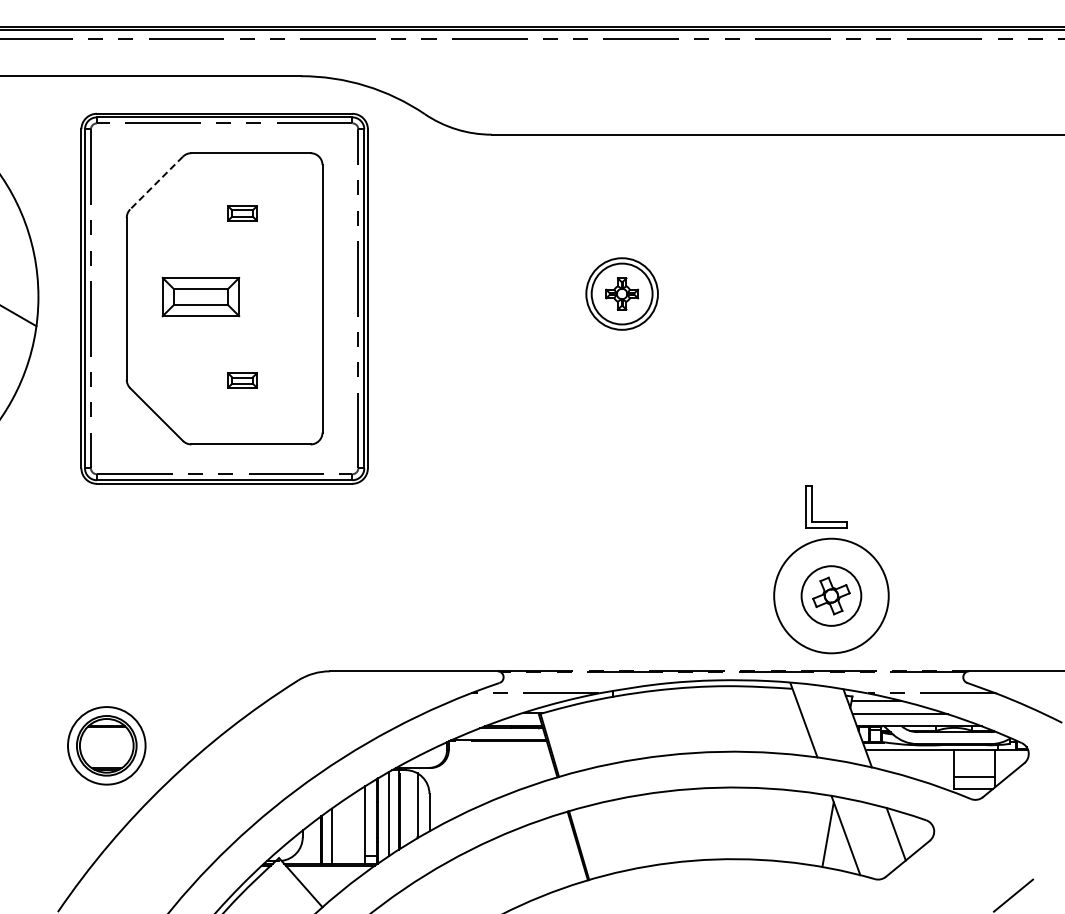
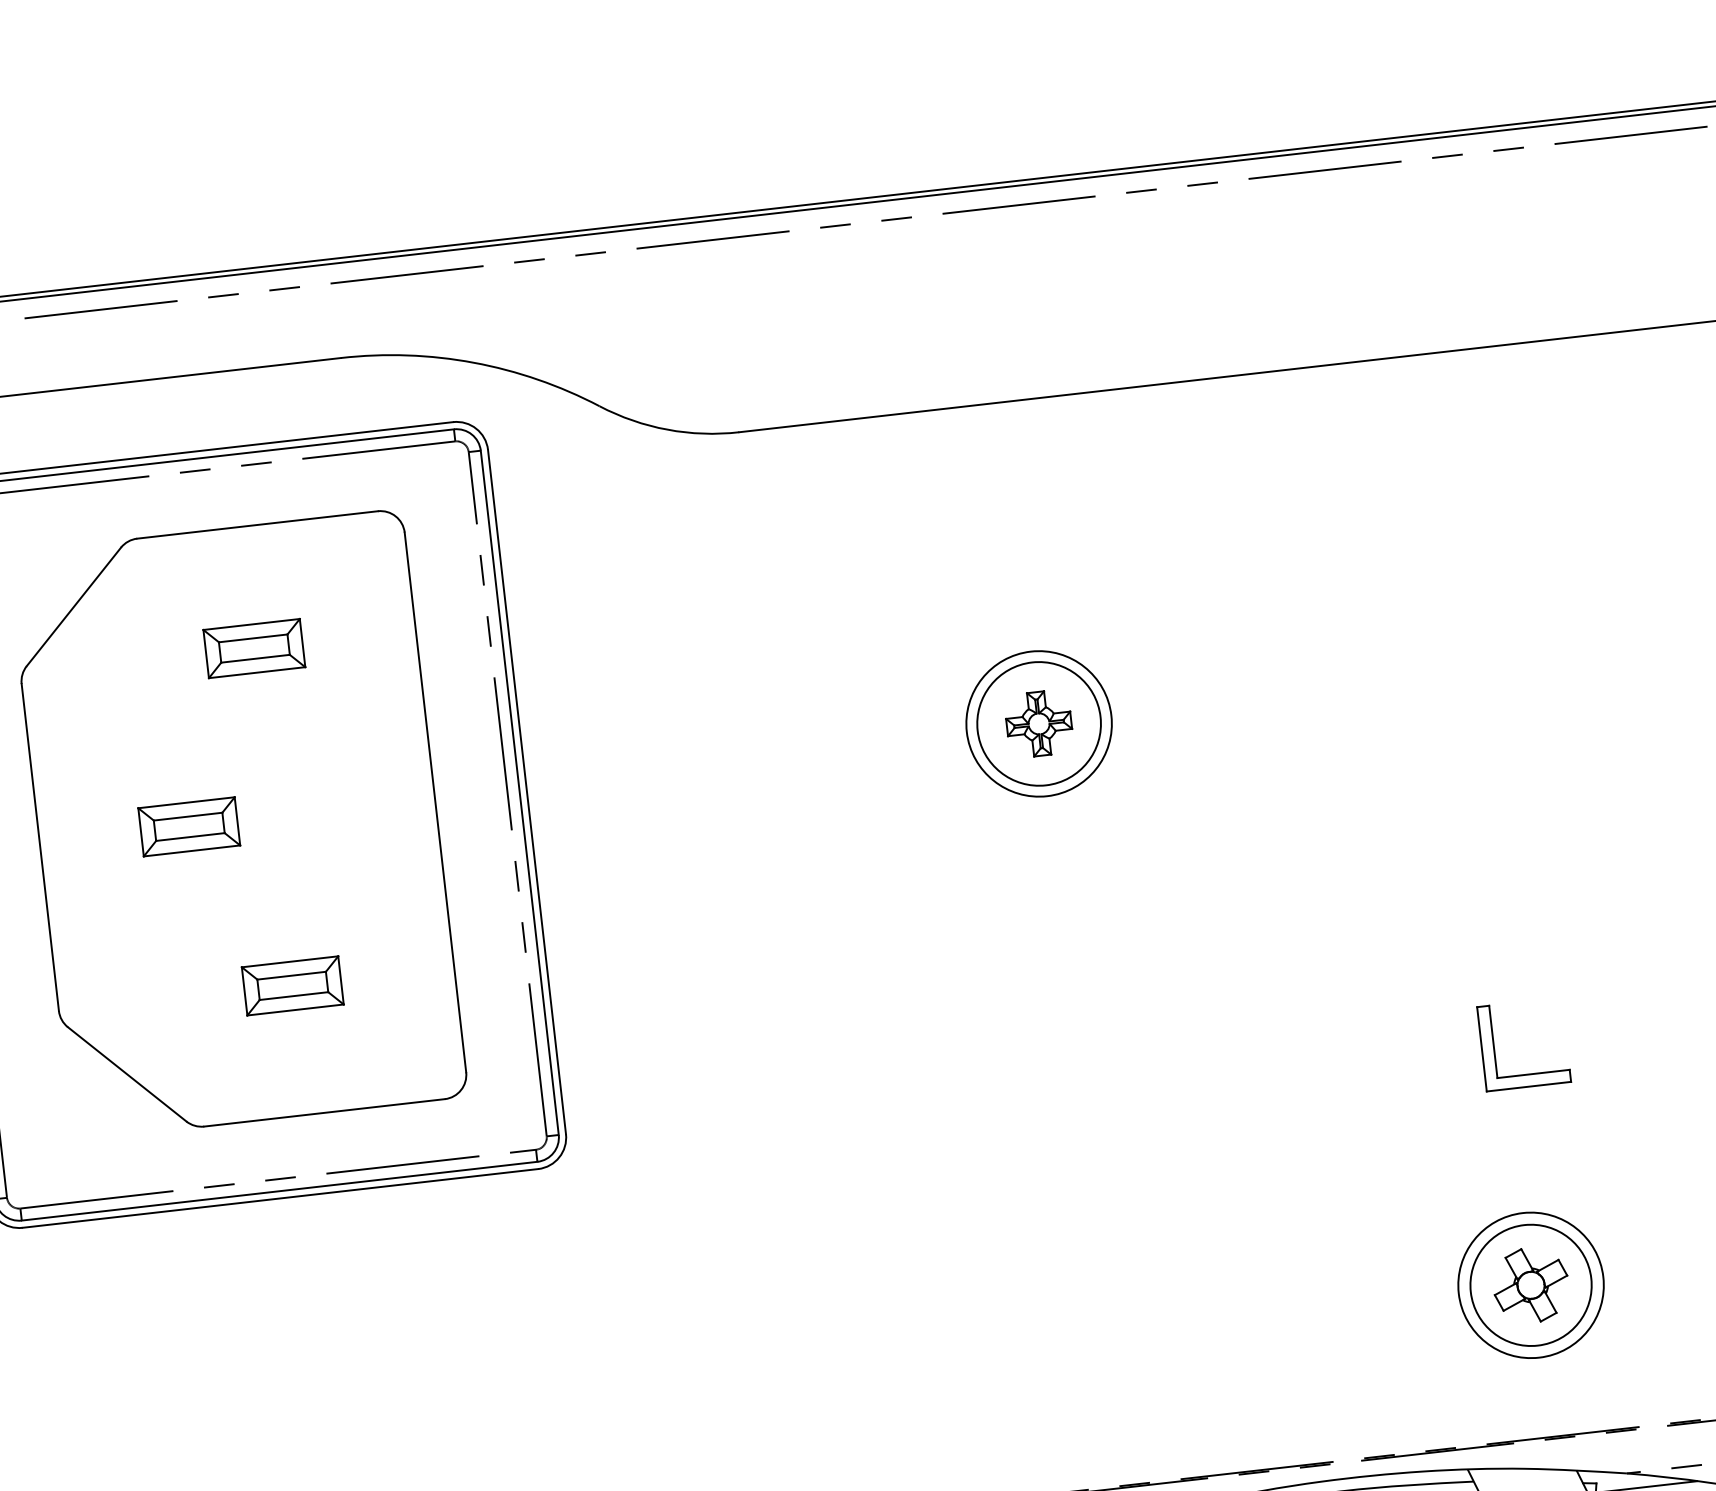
line: (156, 183) -> (73, 607), dashed -> solid
part: (242, 213) -> (254, 648), size x1.67
part: (200, 296) -> (188, 825), size x0.62
part: (242, 380) -> (292, 985), size x1.67
part: (812, 506) -> (1495, 1046), moved
circle: (831, 595) -> (1531, 1284), size x0.62

